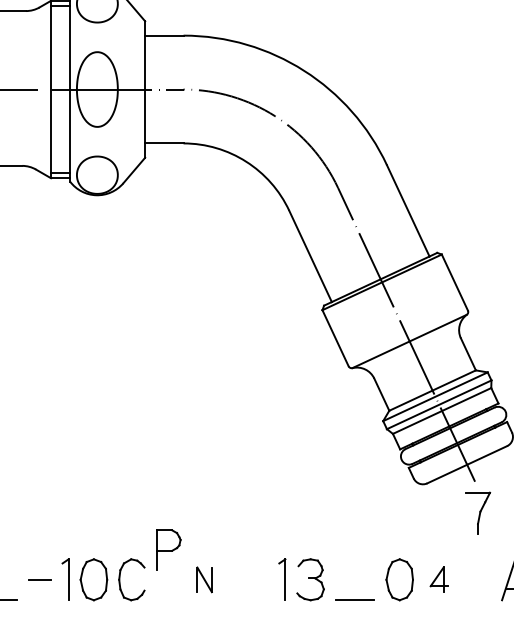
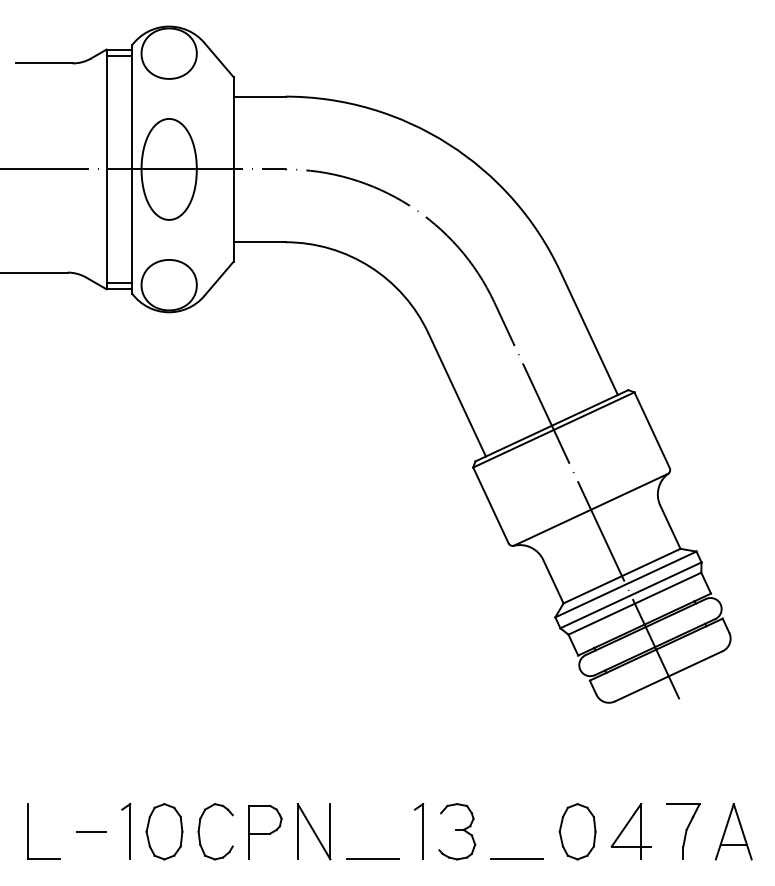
part: (478, 512) -> (683, 831), moved
part: (168, 549) -> (265, 832), moved
part: (204, 579) -> (313, 831), size x1.67
part: (438, 579) -> (630, 831), size x1.67
line: (247, 600) -> (372, 859), added

